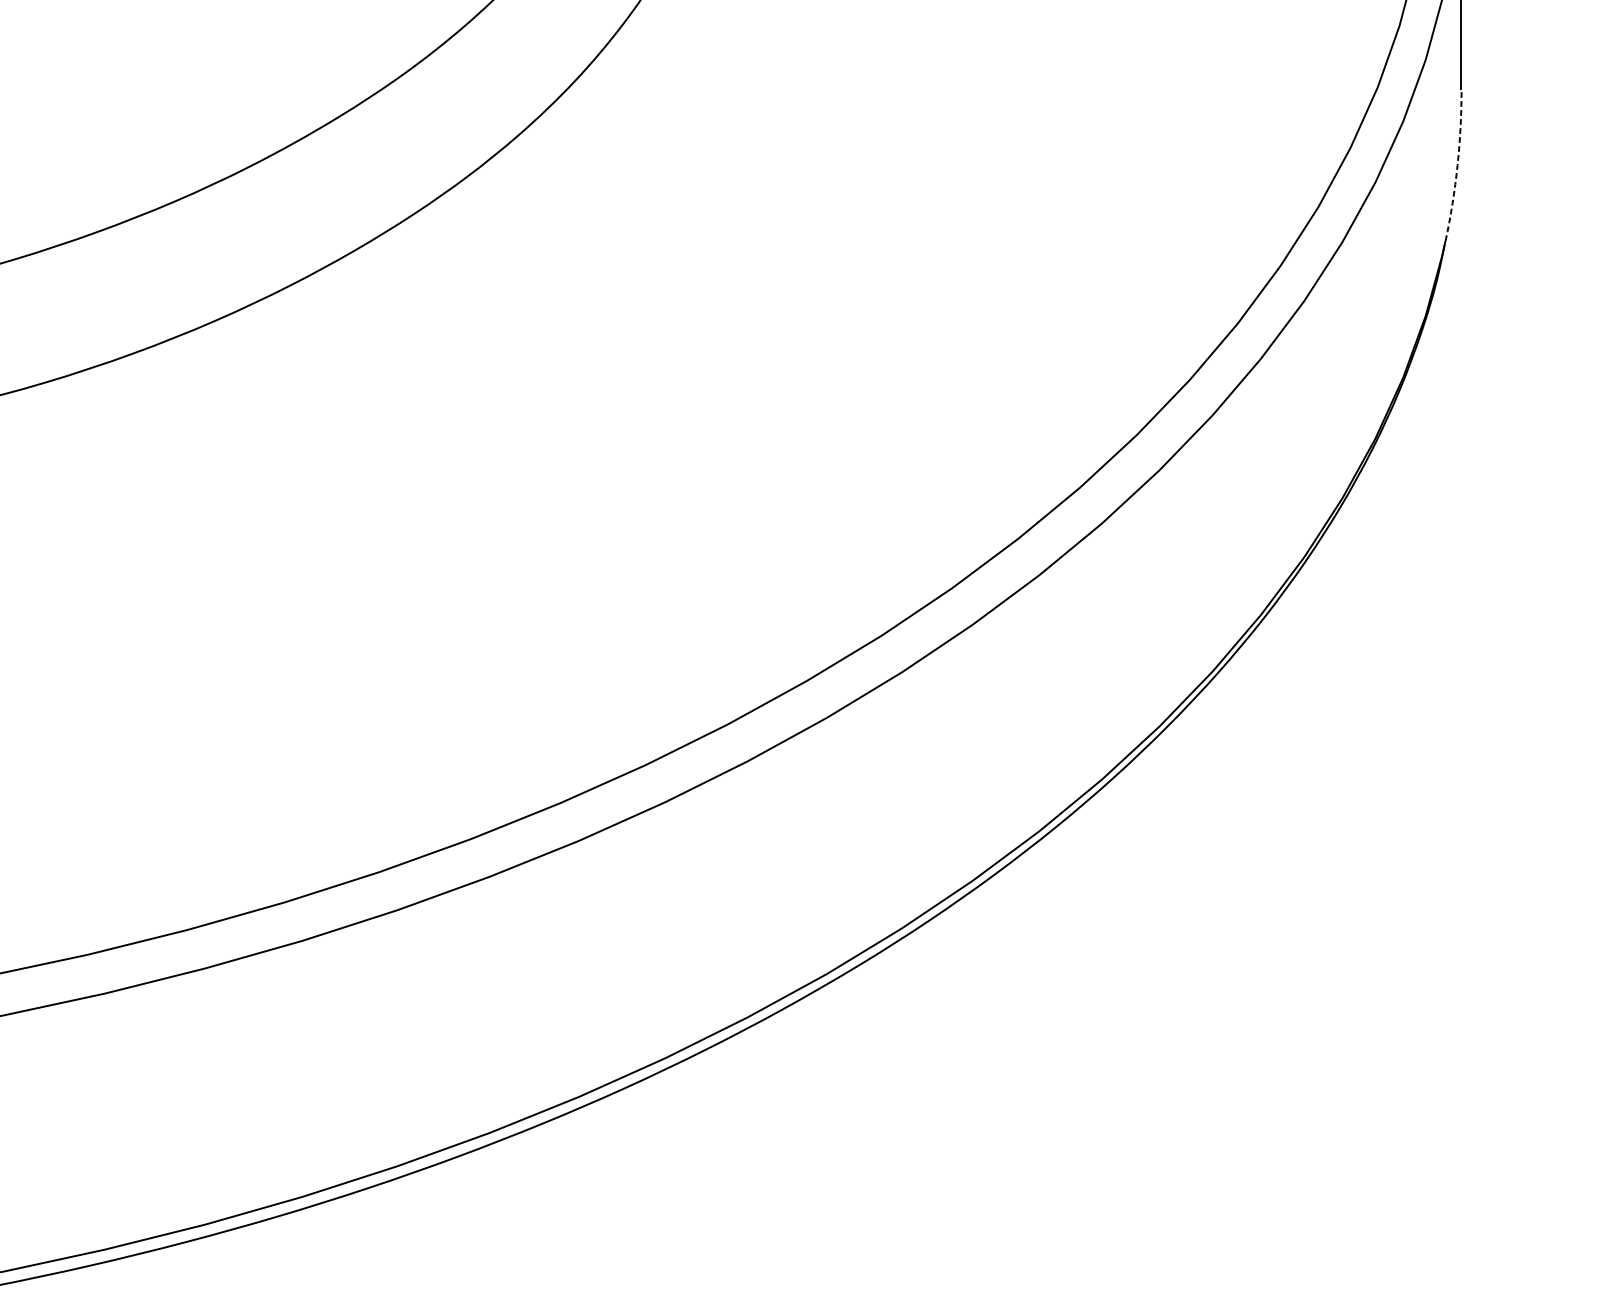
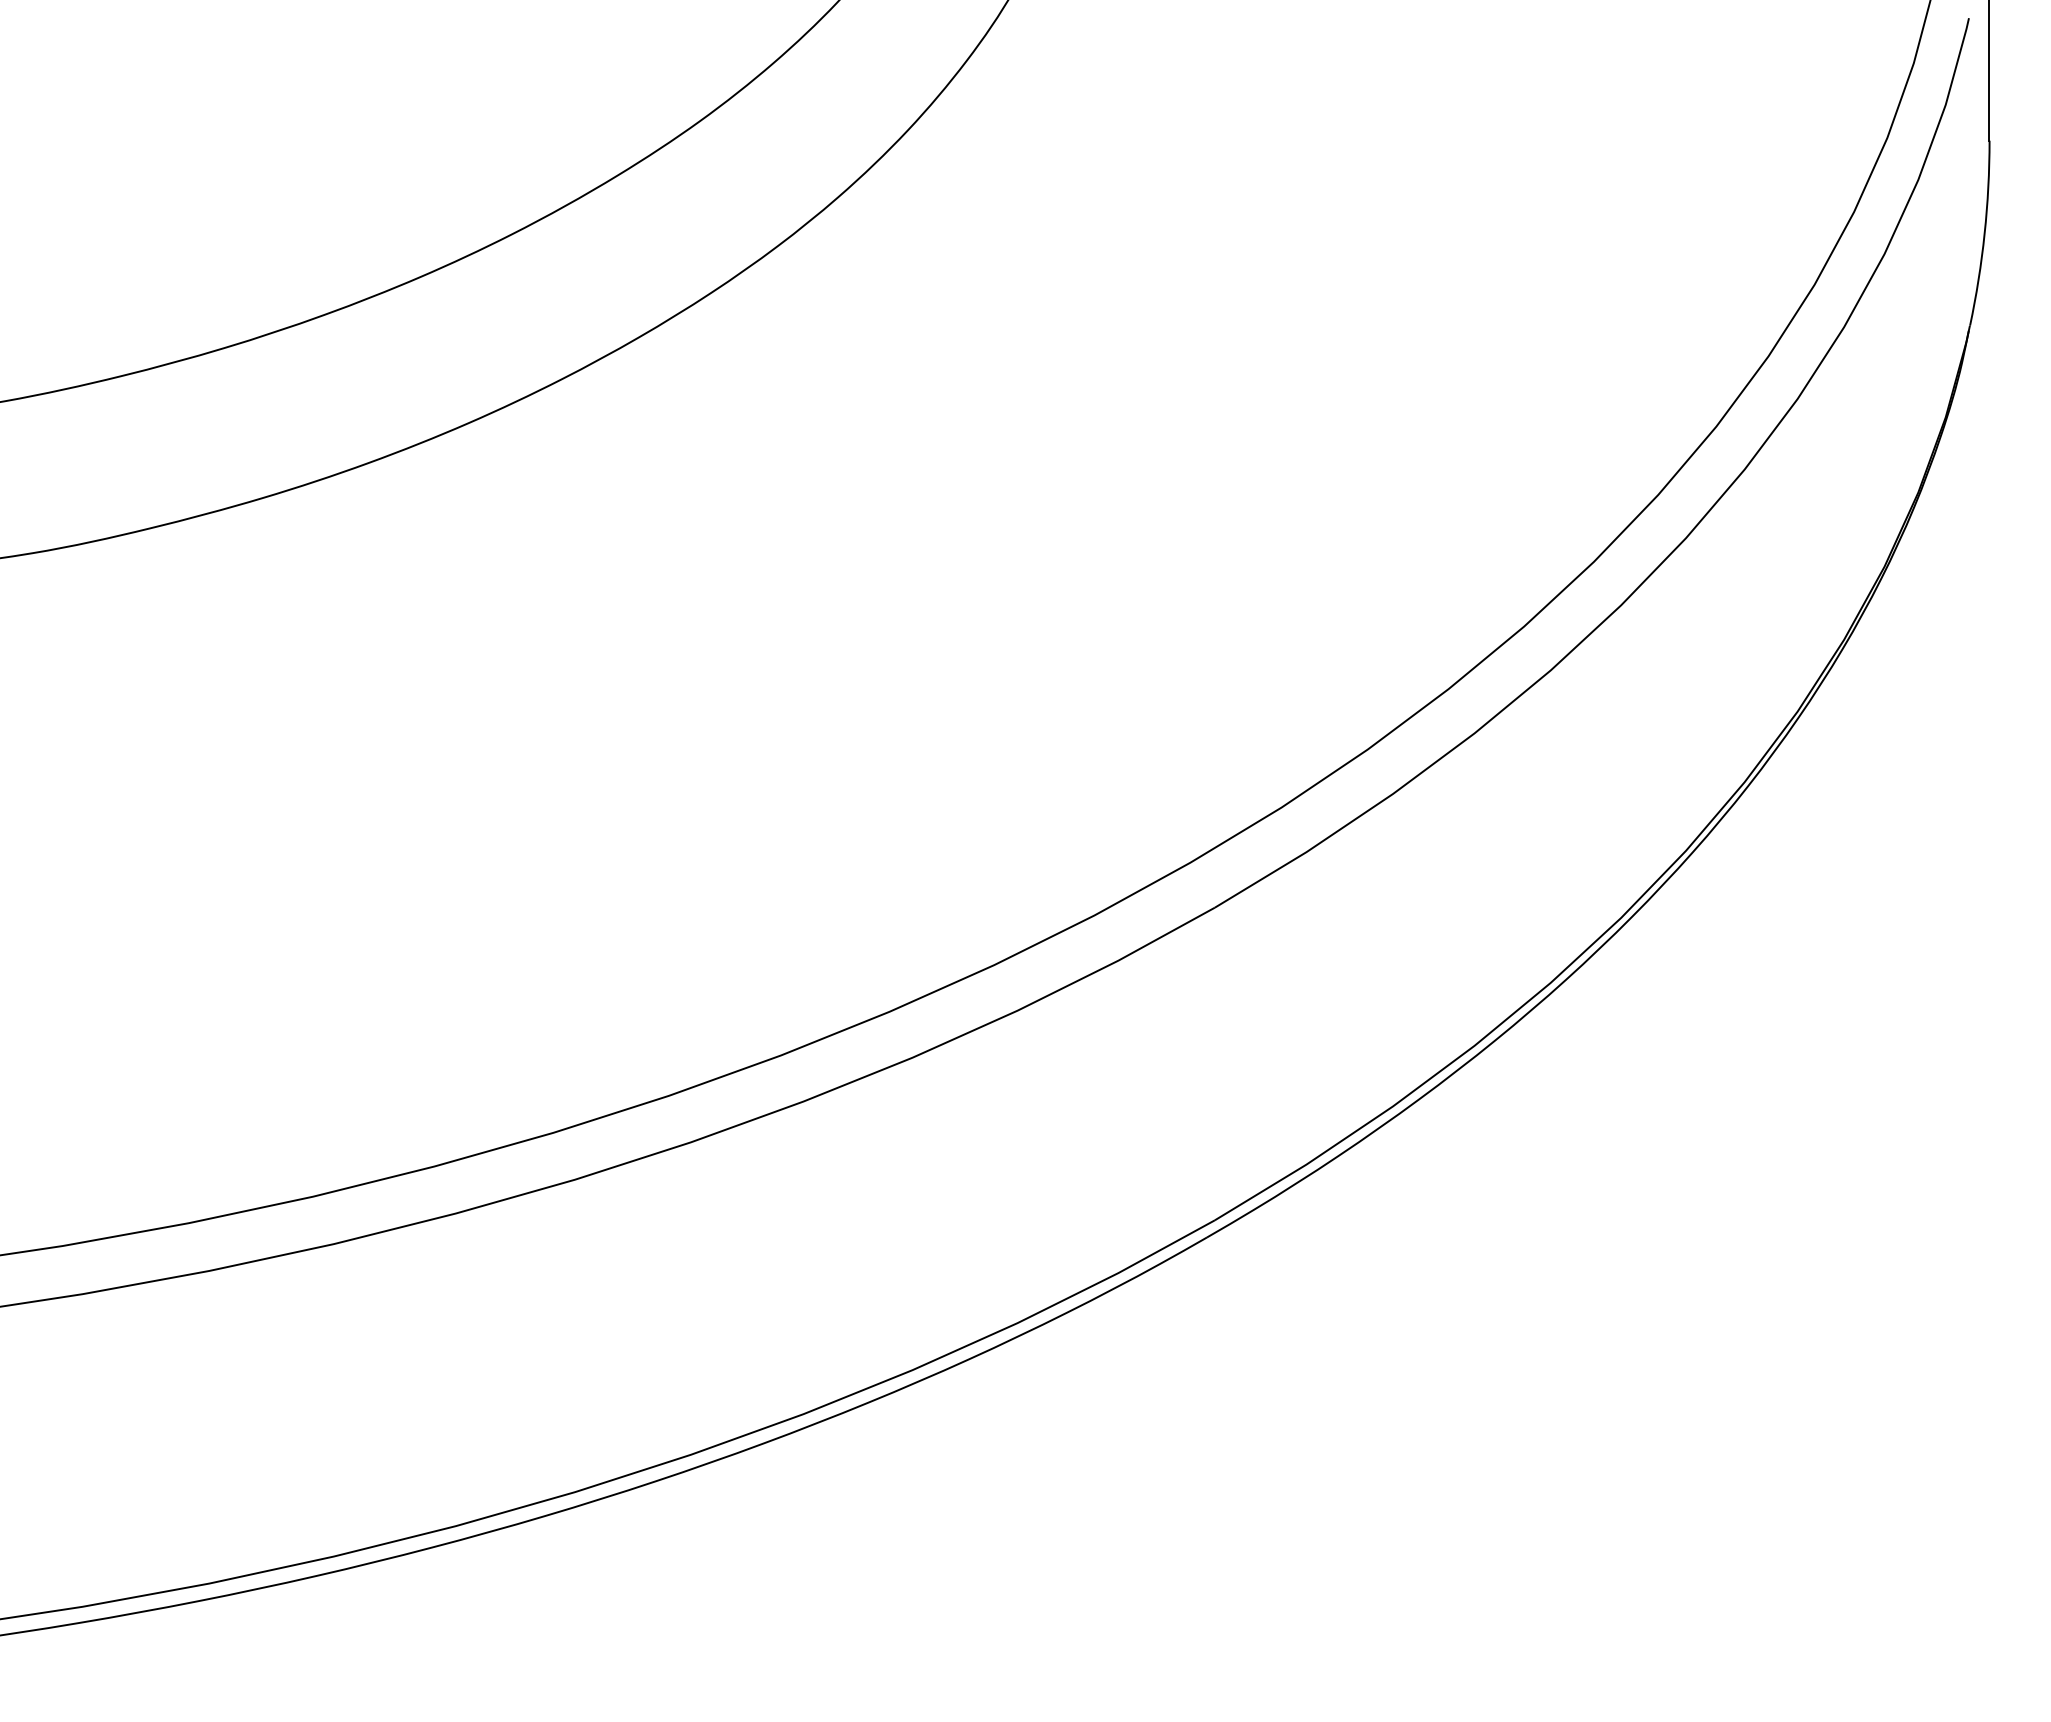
arc: (1457, 165) -> (1984, 233), dashed -> solid

